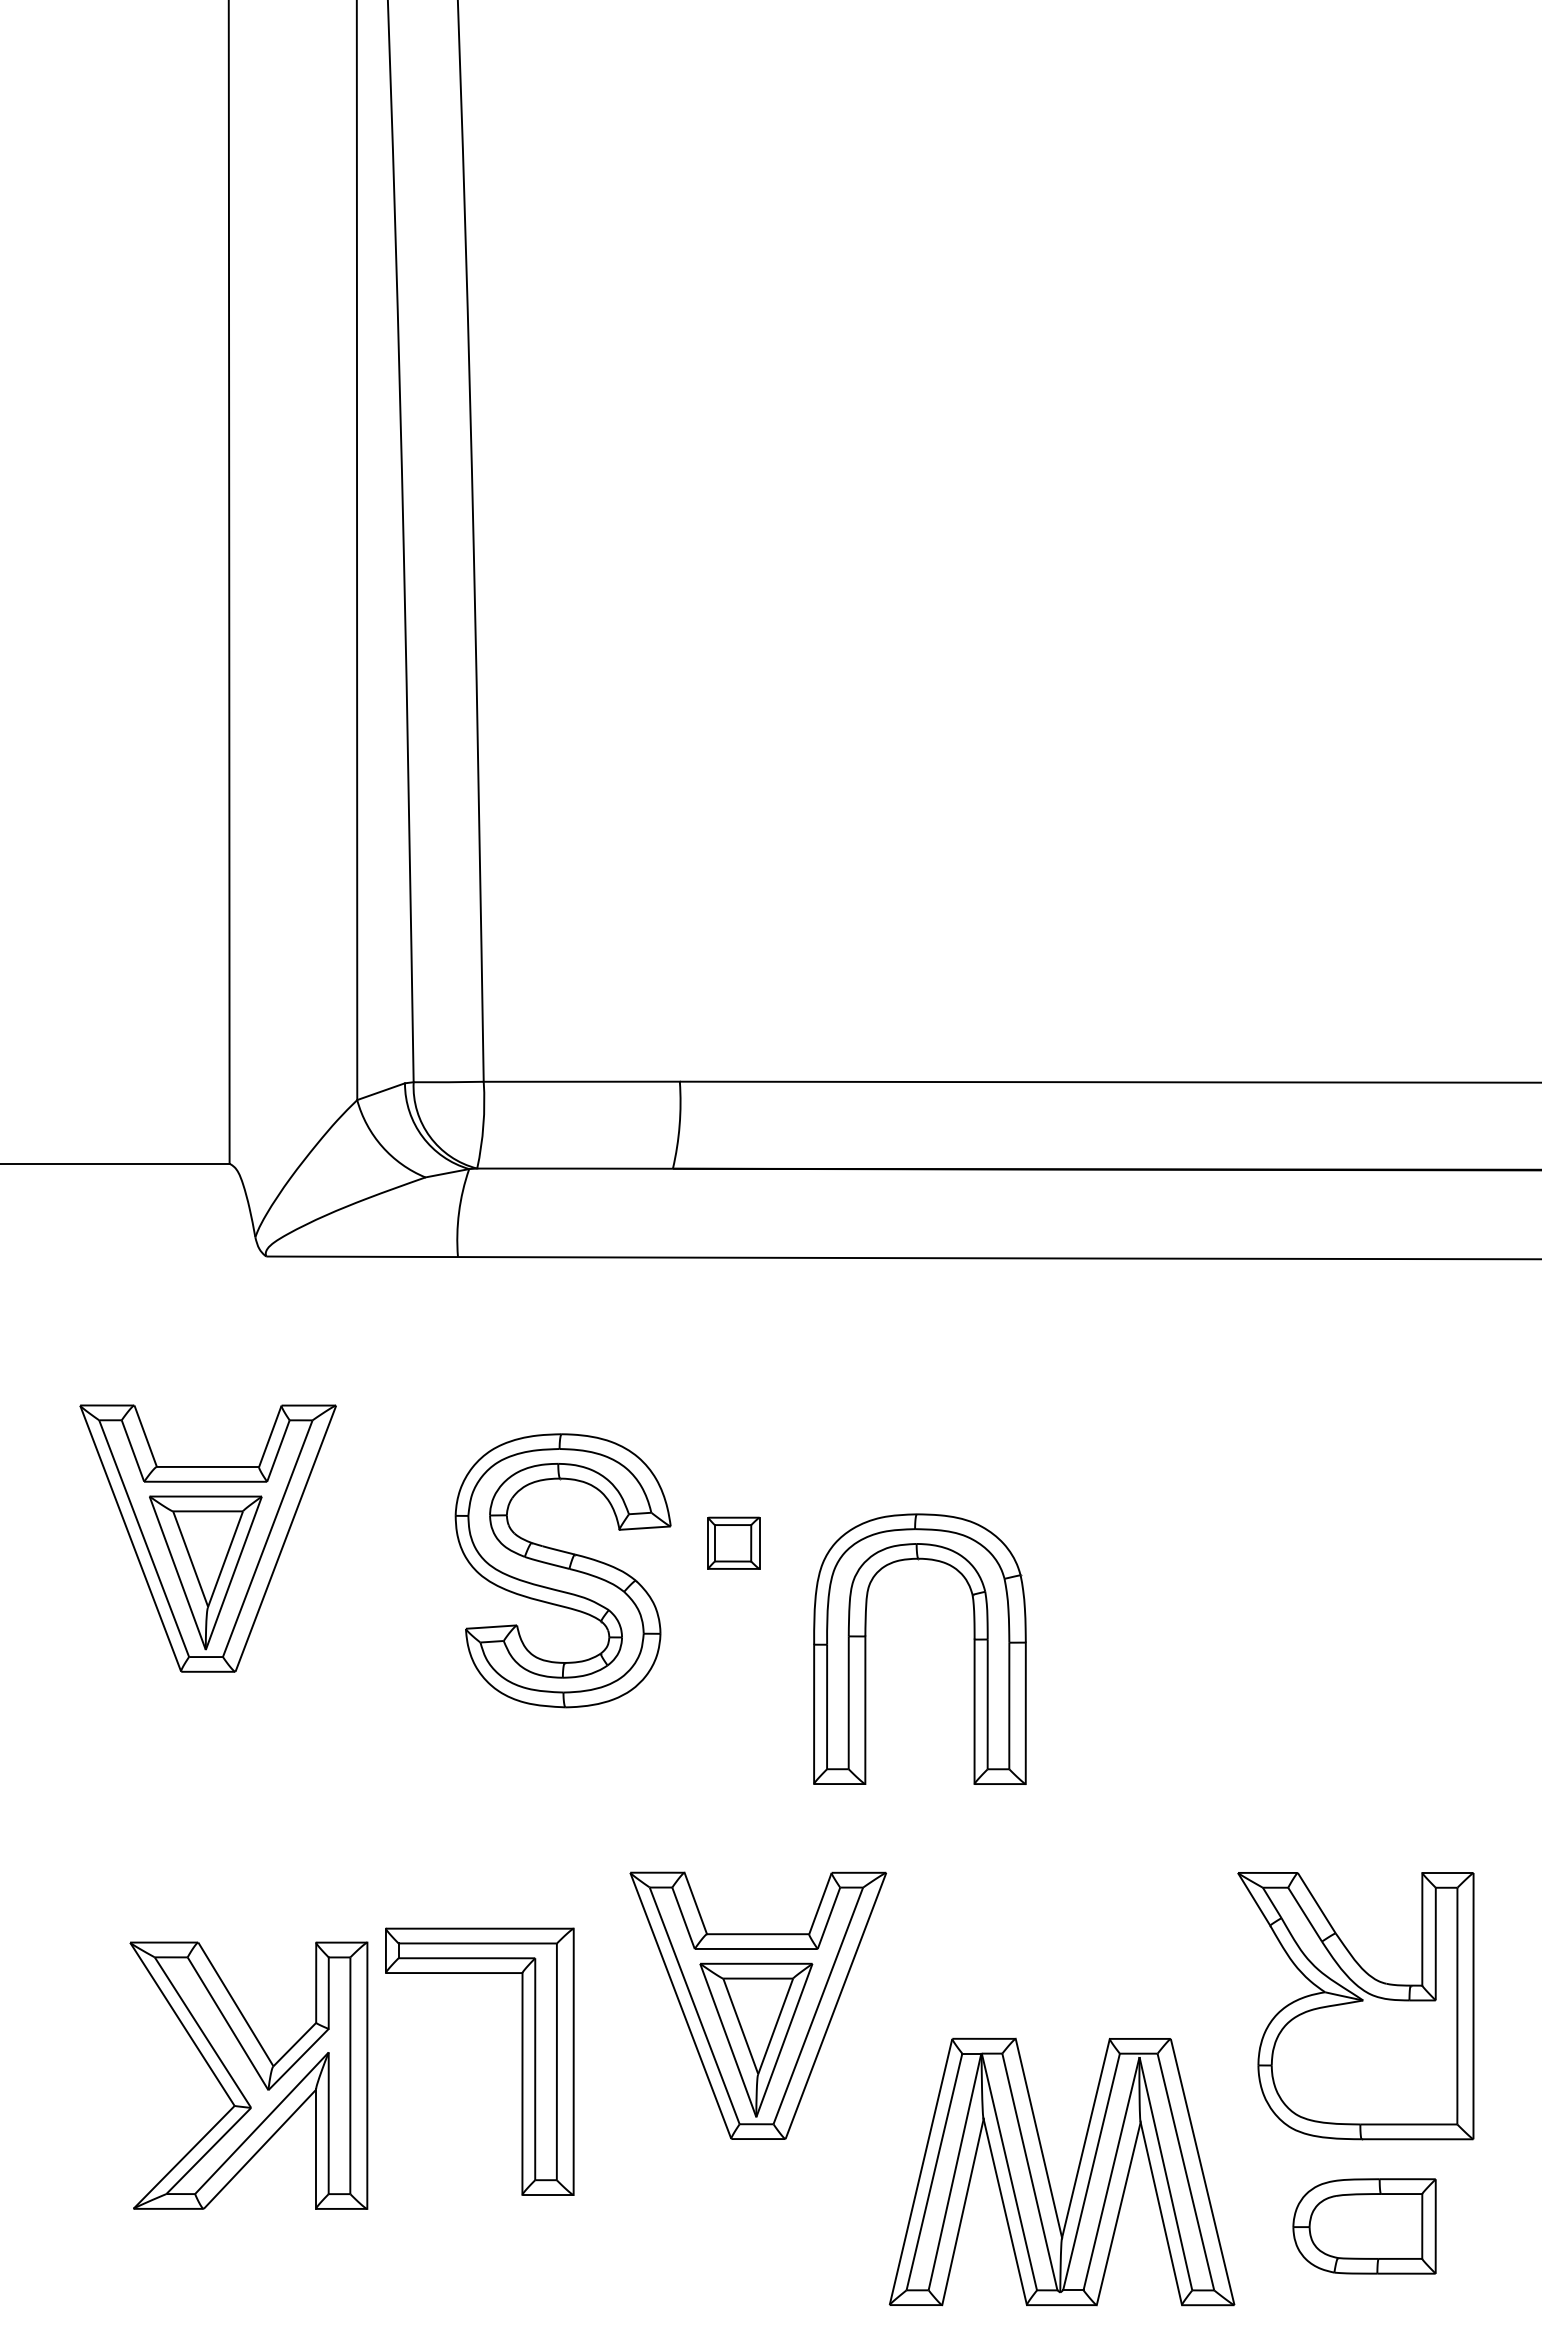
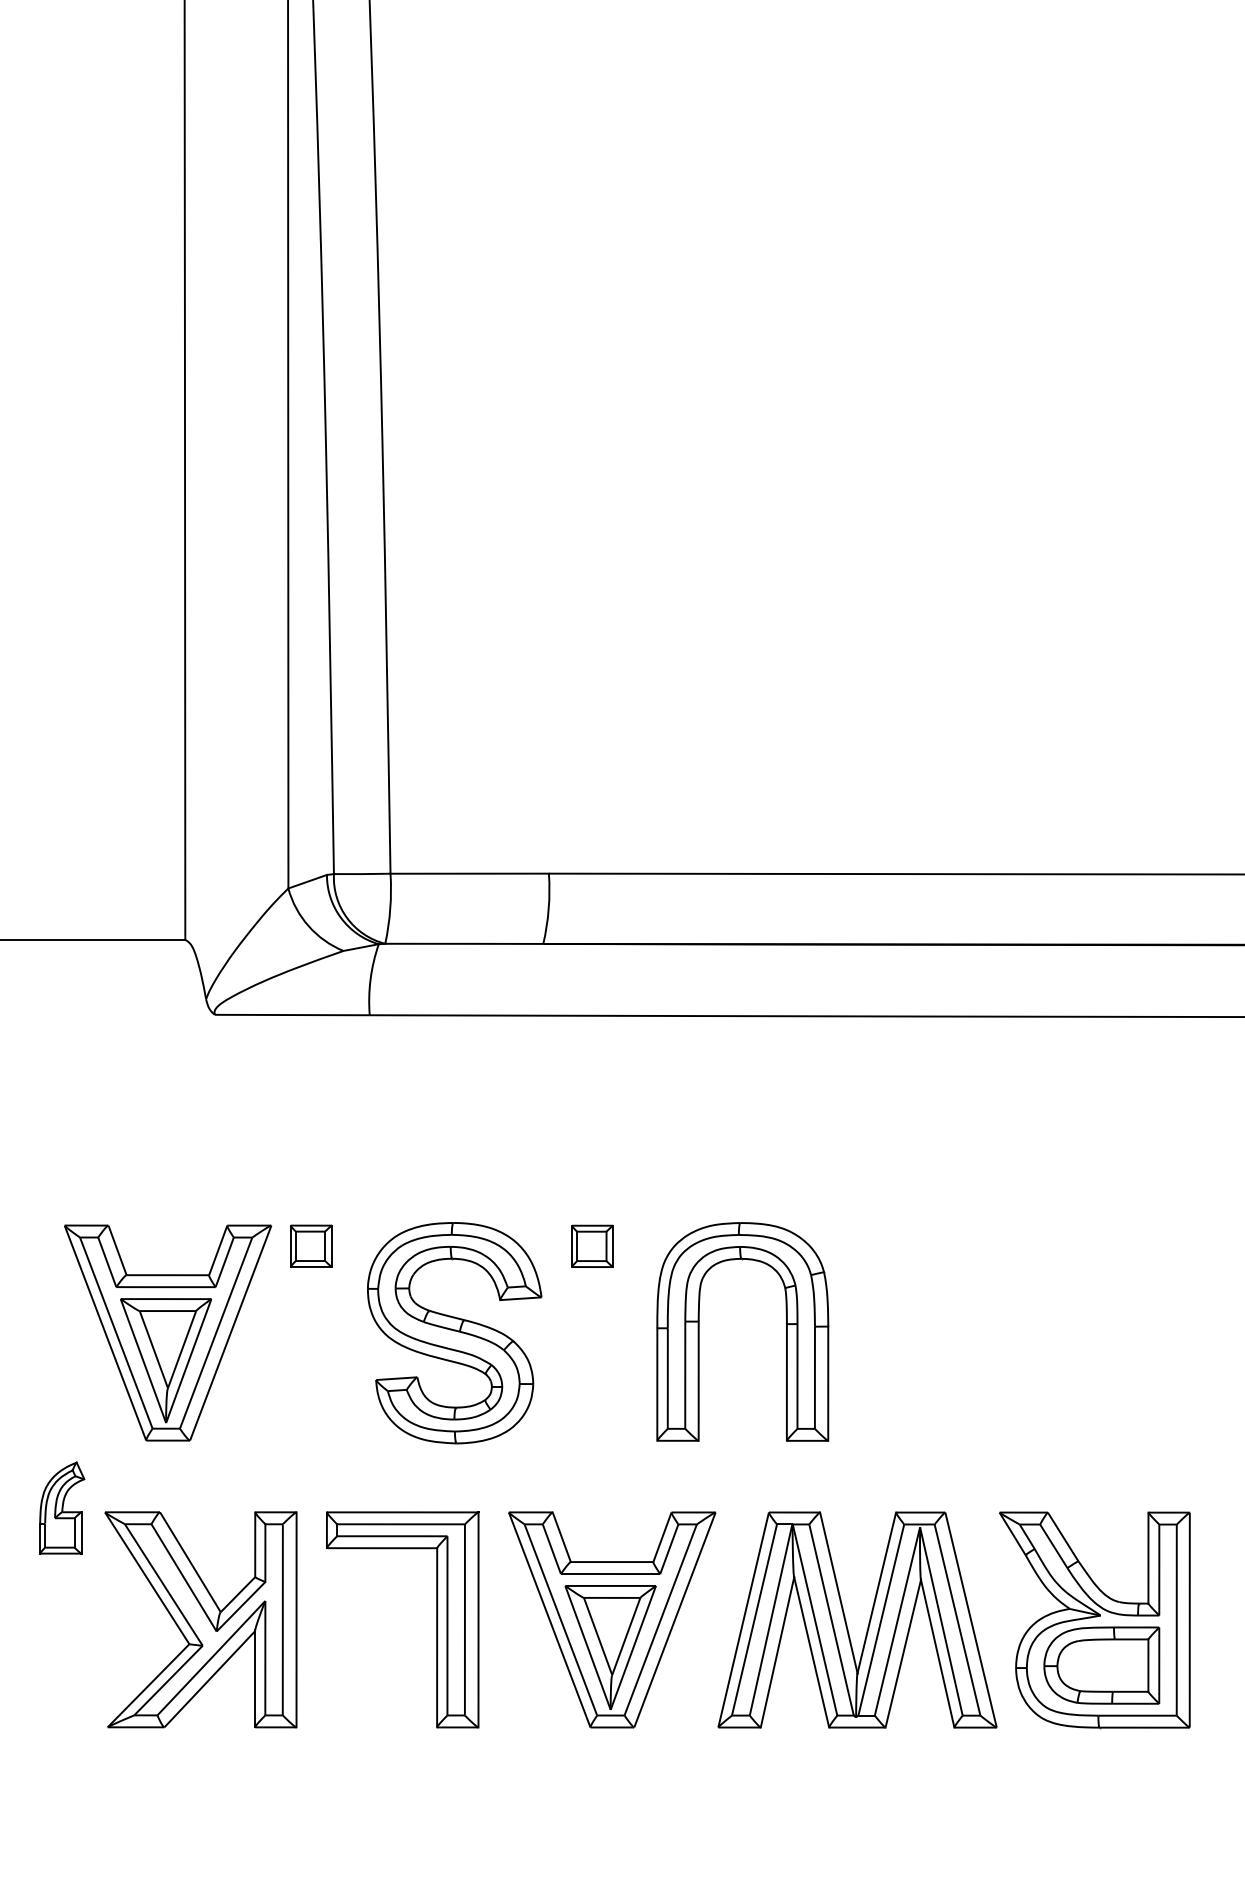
part: (207, 1538) -> (167, 1332), moved
part: (385, 1542) -> (311, 1245), added
part: (562, 1570) -> (454, 1332), moved
part: (77, 1866) -> (62, 1507), added
part: (521, 2061) -> (436, 1619), moved
part: (248, 2075) -> (200, 1619), moved
part: (1075, 2176) -> (868, 1623), moved
part: (1364, 2226) -> (1101, 1665), moved

